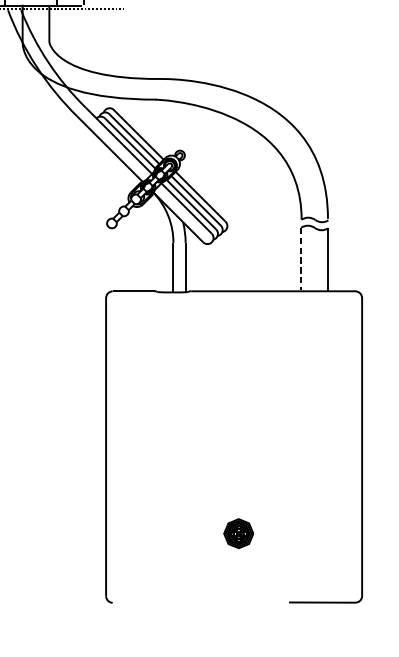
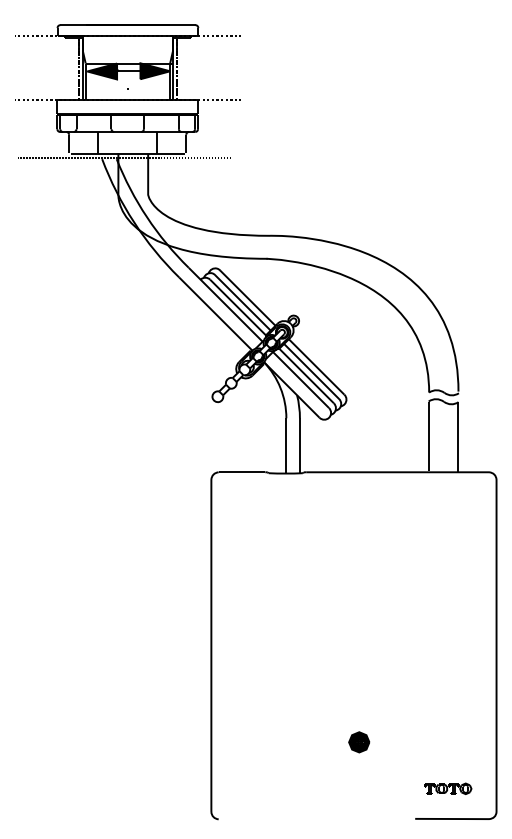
line: (301, 259) -> (428, 436), dashed -> solid
part: (239, 533) -> (359, 742), size x0.62
part: (319, 575) -> (448, 788), added

